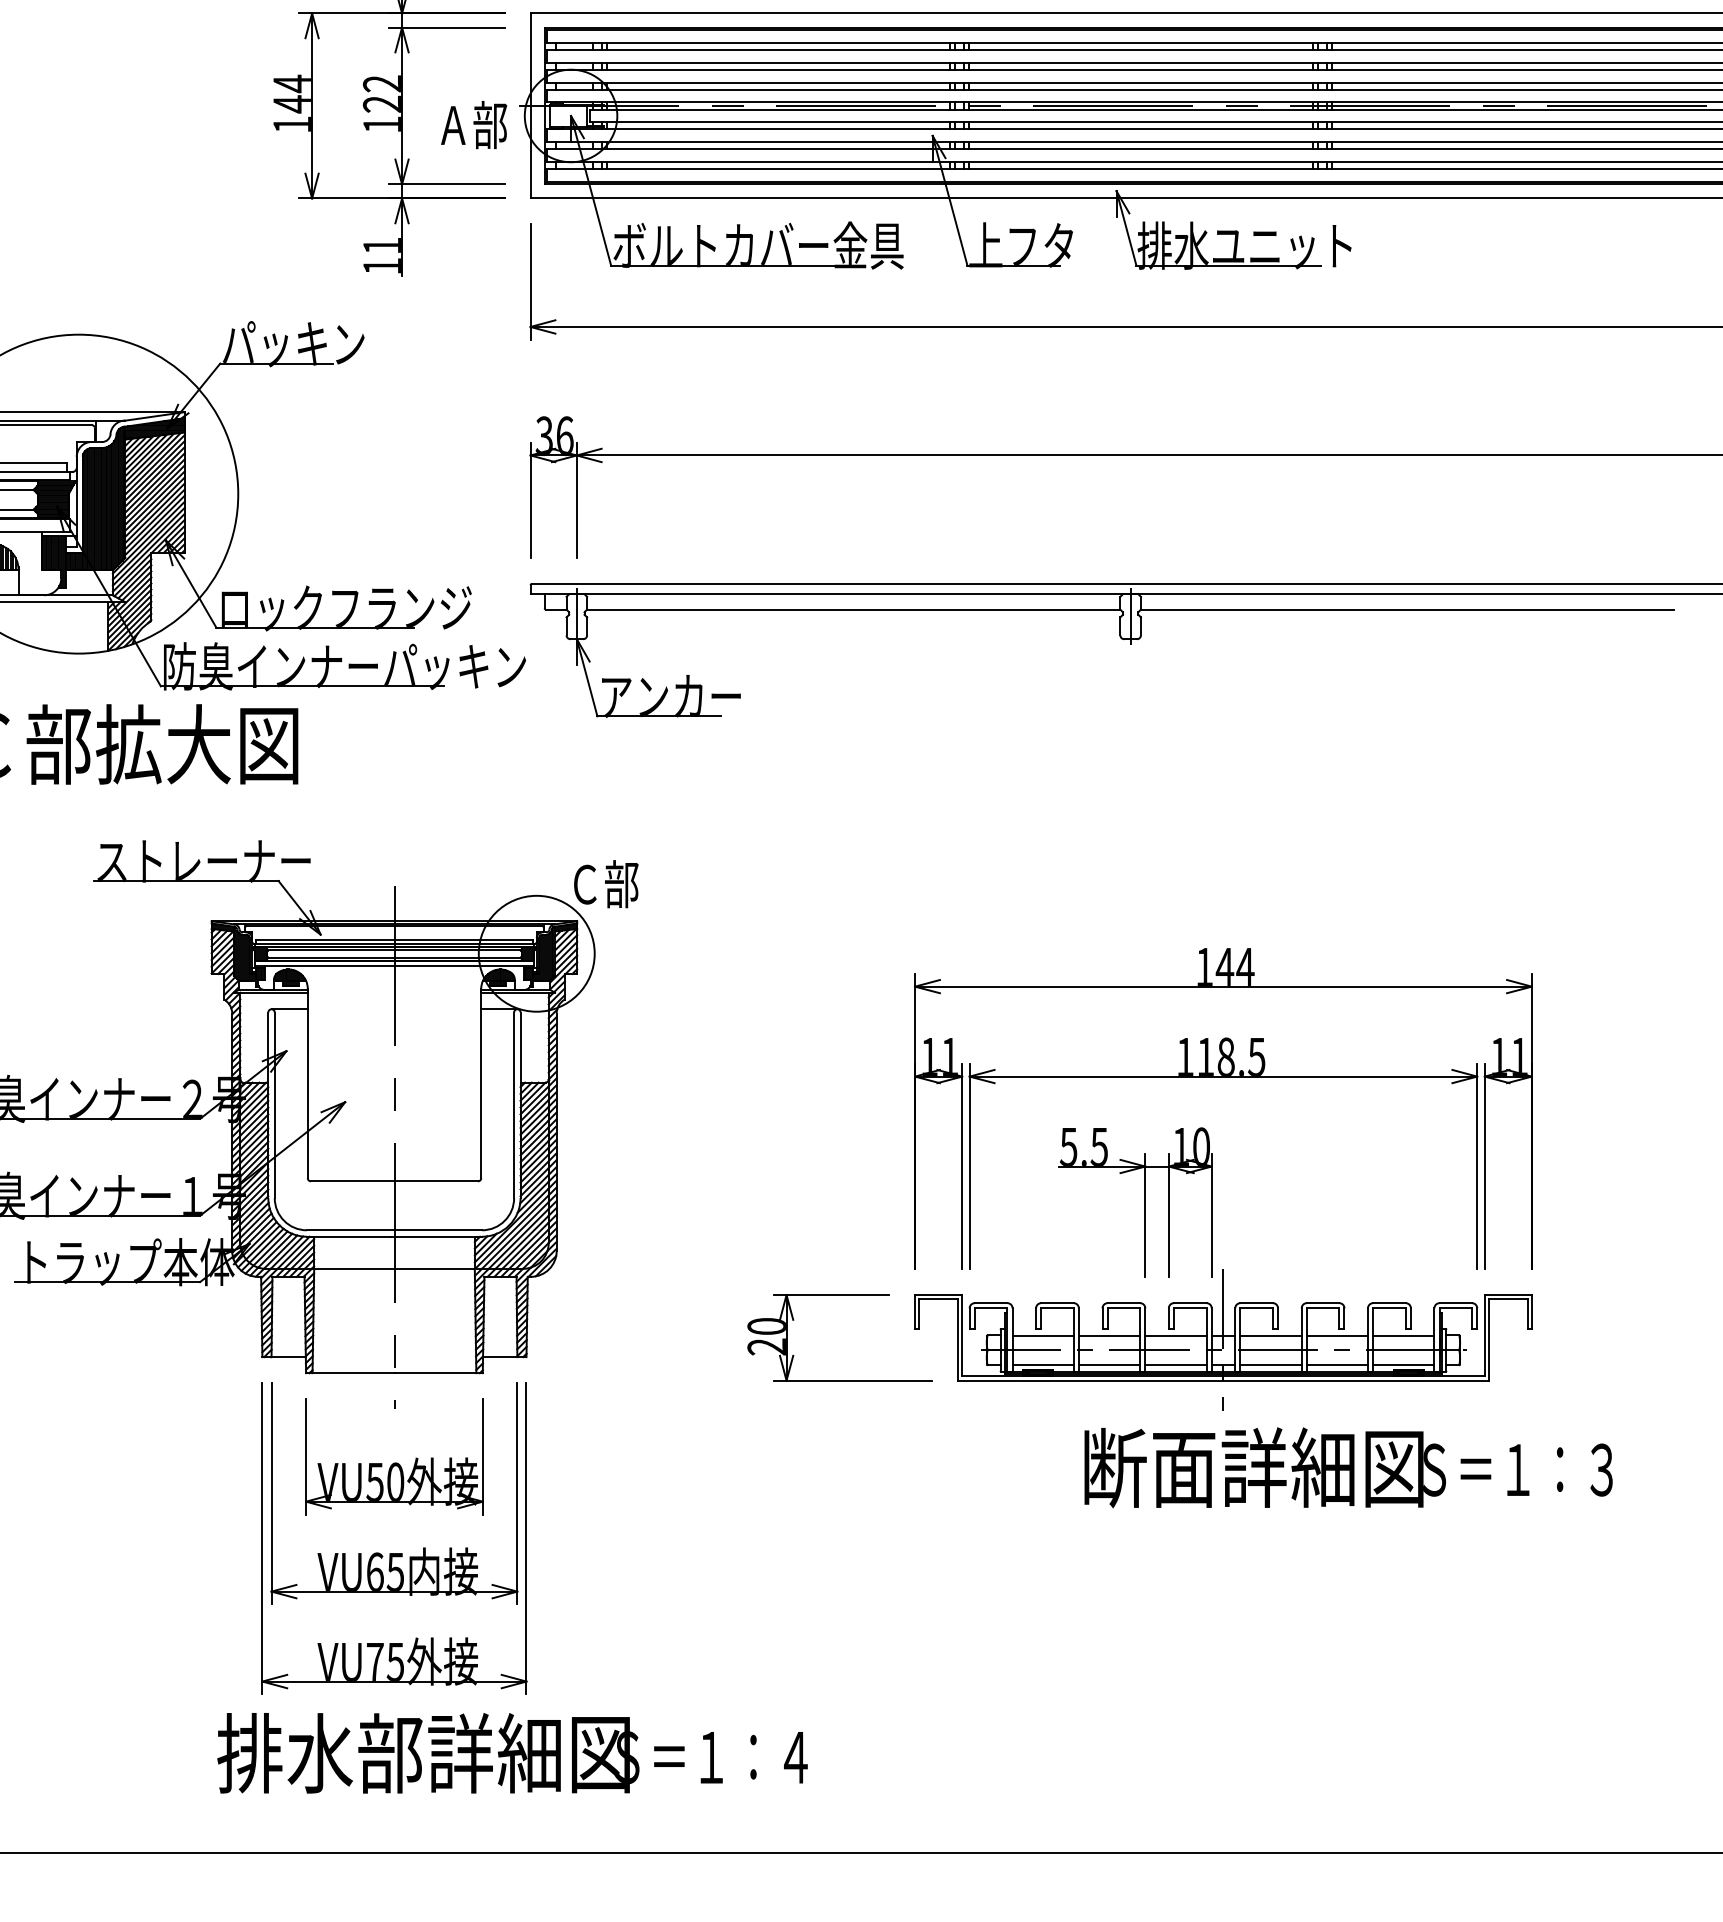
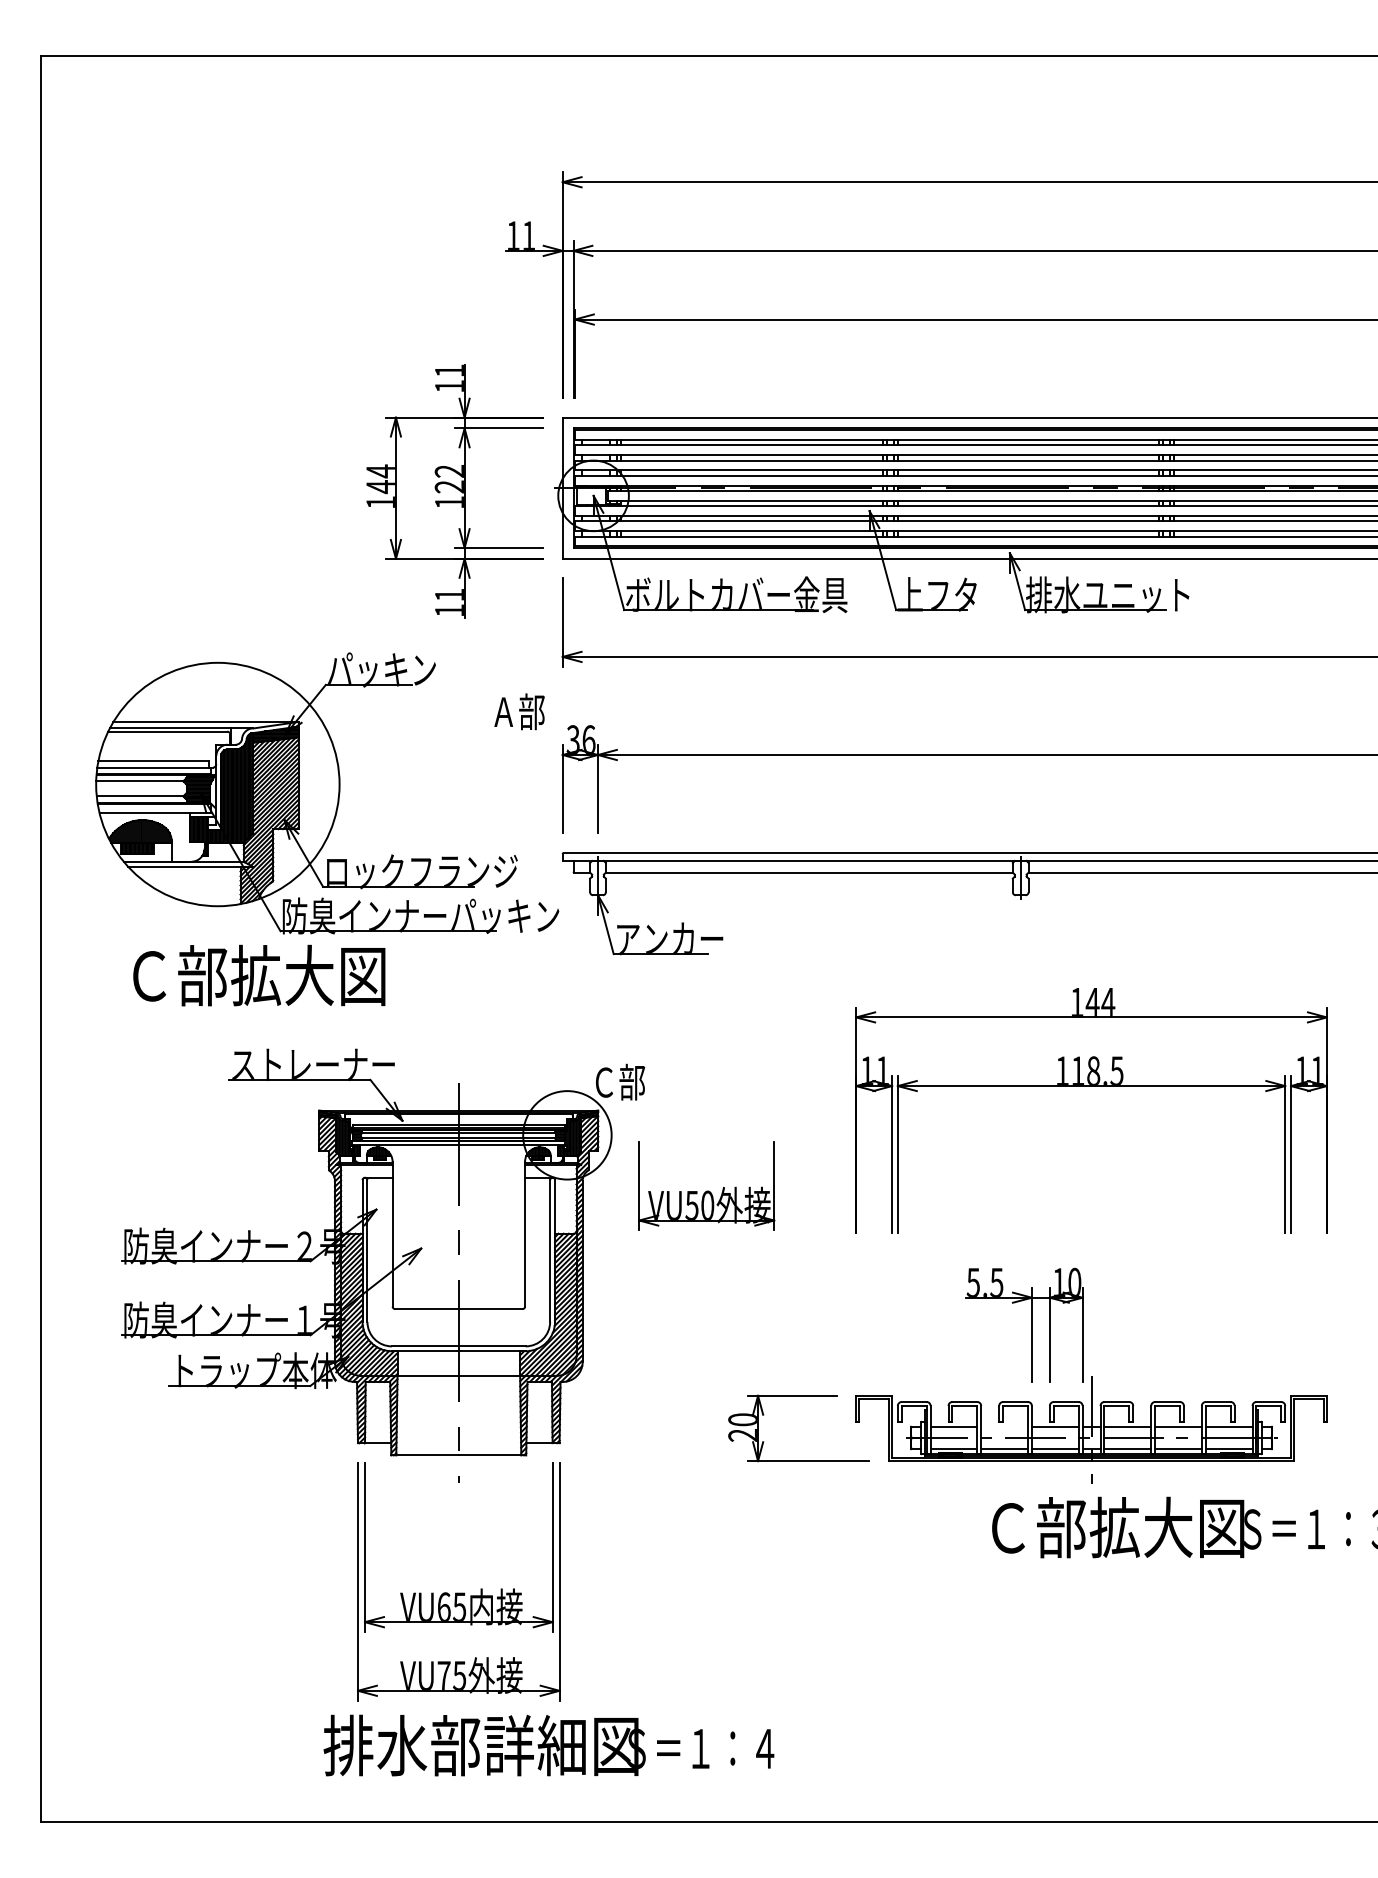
text: (473, 124) -> (519, 711), moved
part: (1223, 1077) -> (1091, 1086), moved
line: (1109, 1335) -> (1004, 1426), removed
part: (394, 1455) -> (706, 1185), moved
text: (1219, 1467) -> (1088, 1527), 断面詳細図 -> Ｃ部拡大図

